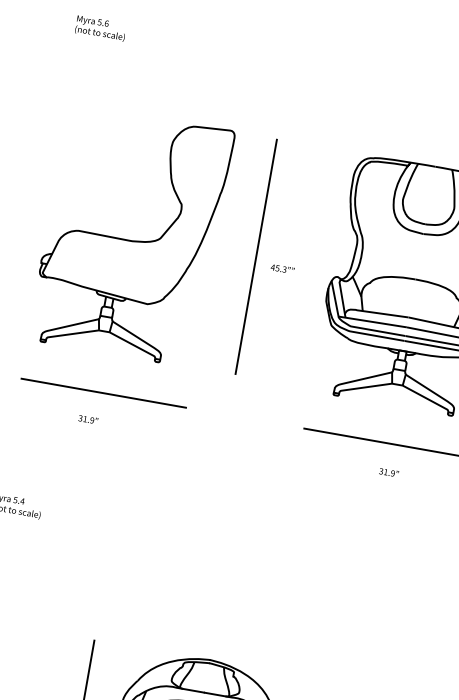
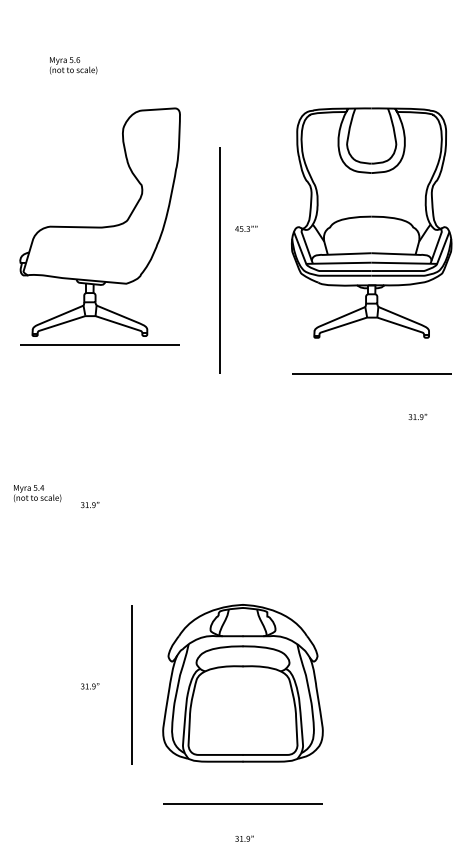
text: (100, 28) -> (73, 65), moved
line: (256, 256) -> (219, 260), moved
line: (103, 392) -> (99, 344), moved
text: (88, 420) -> (90, 505), moved
text: (388, 472) -> (417, 416), moved

